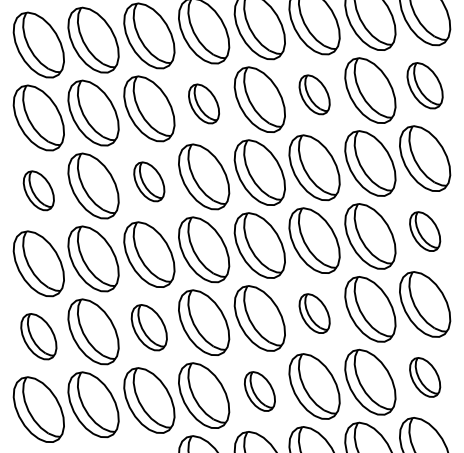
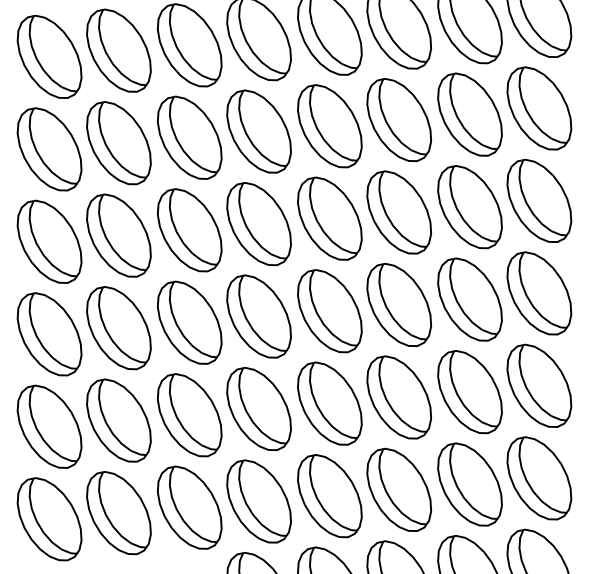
part: (425, 85) -> (539, 108), size x1.43
part: (314, 94) -> (399, 119), size x1.67
part: (203, 103) -> (258, 131), size x1.67
part: (149, 181) -> (189, 230), size x1.67
part: (38, 190) -> (49, 241), size x1.67
part: (425, 231) -> (539, 293), size x1.67
part: (314, 313) -> (399, 397), size x1.67
part: (149, 327) -> (189, 415), size x1.43
part: (38, 336) -> (49, 426), size x1.43
part: (425, 377) -> (539, 478), size x1.67
part: (259, 391) -> (329, 496), size x1.67

